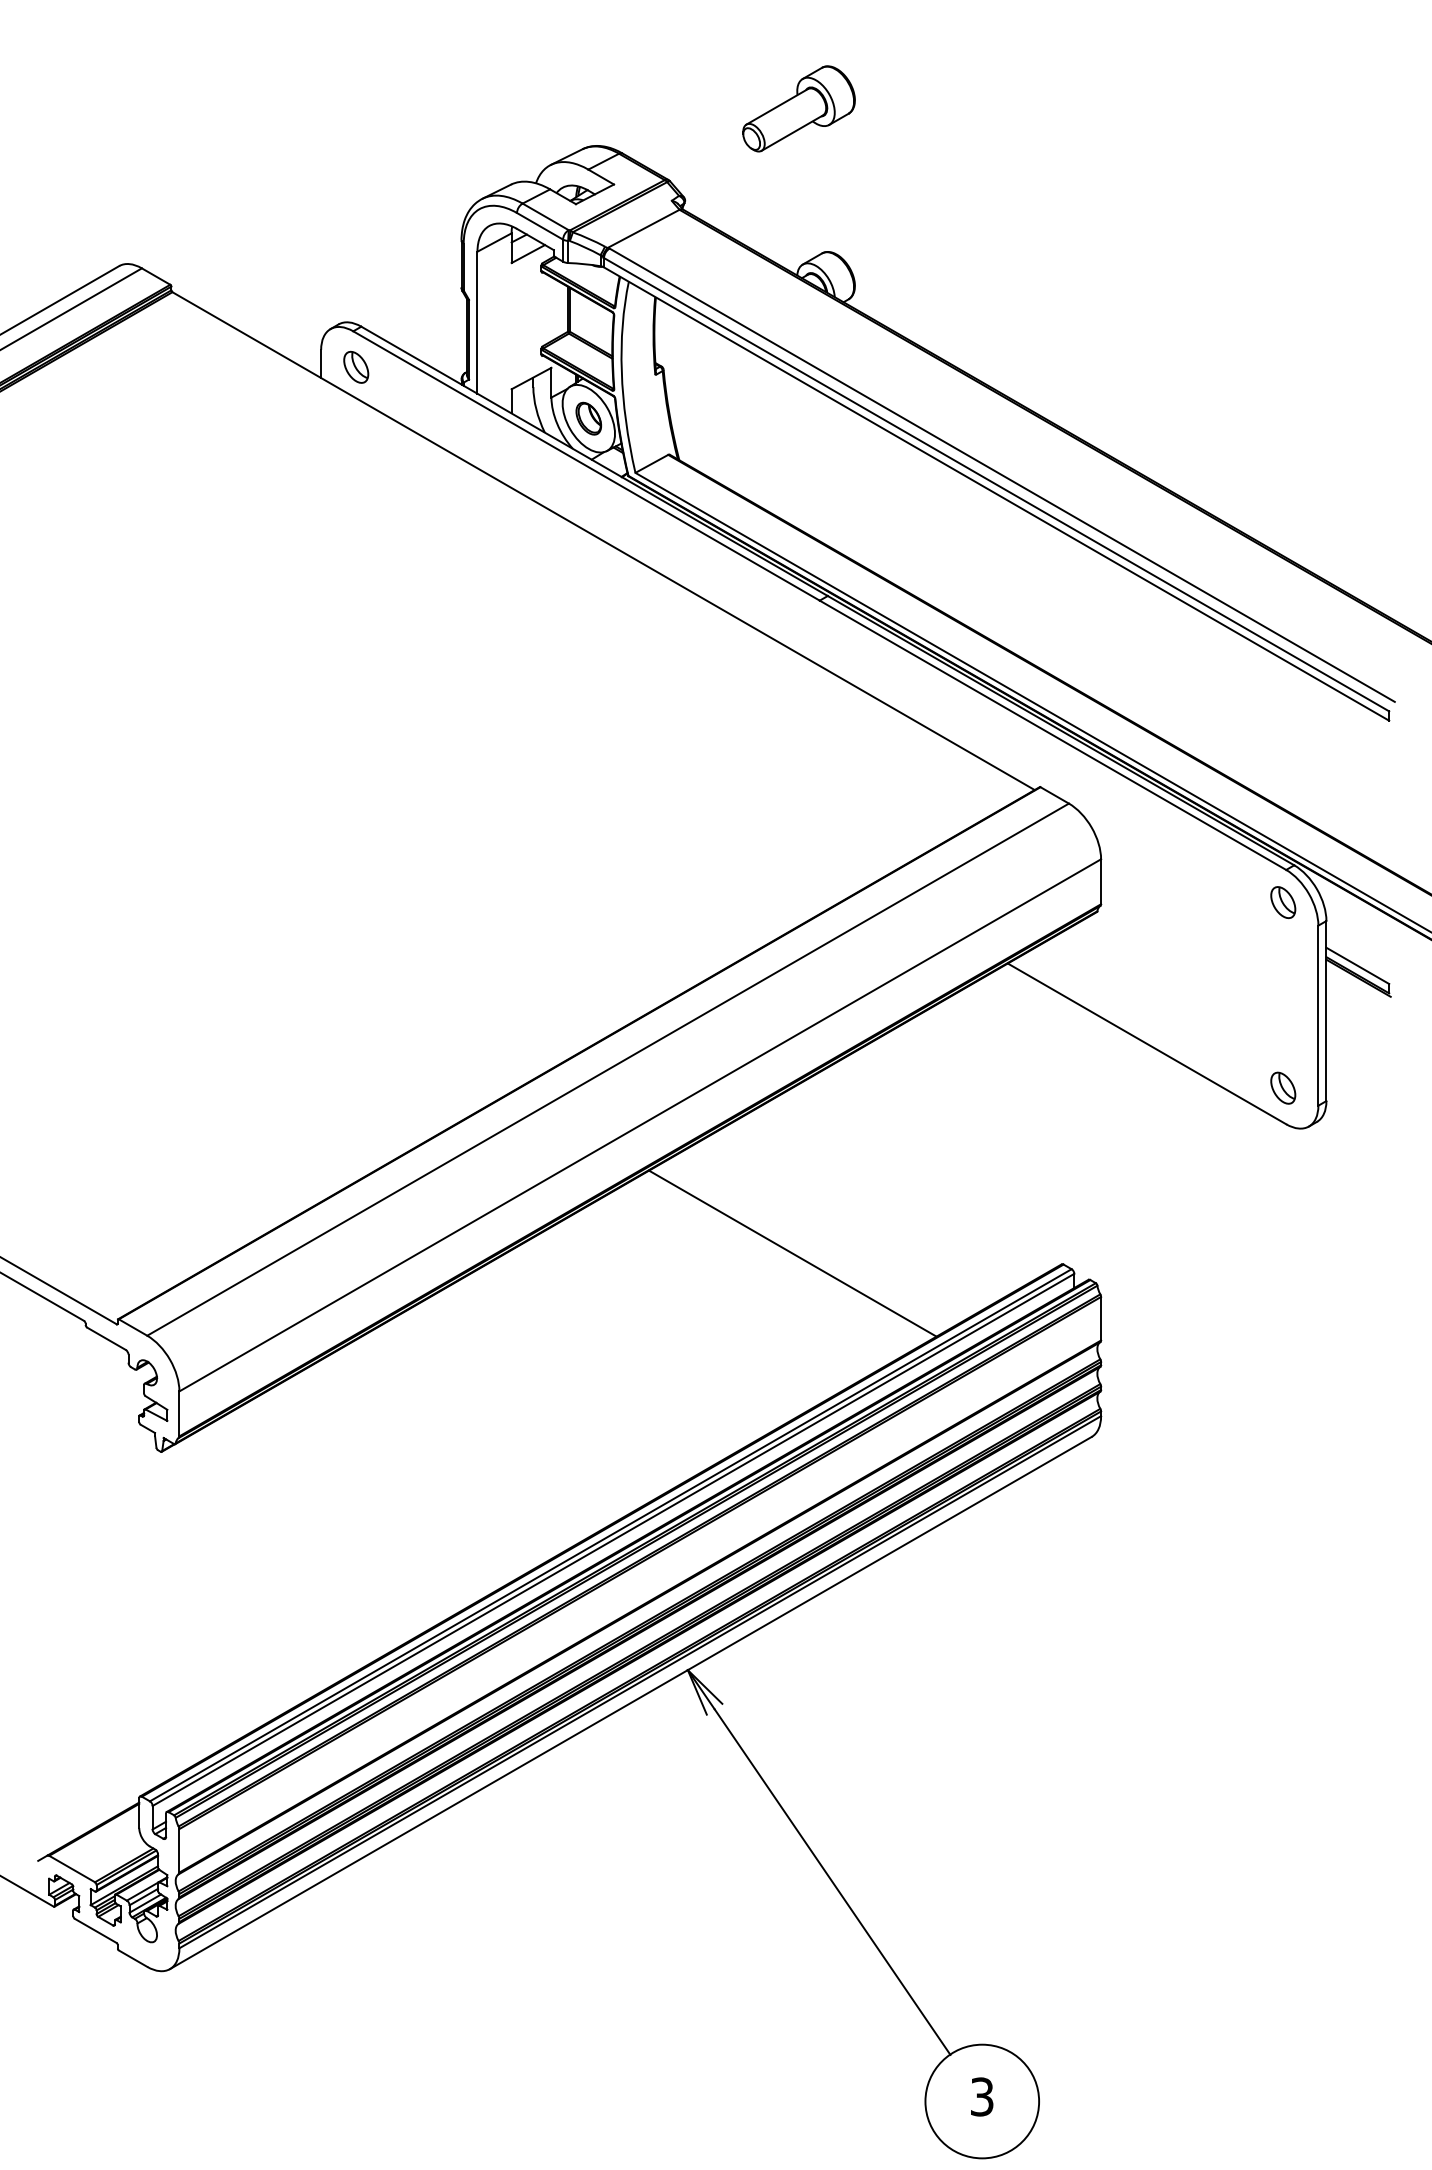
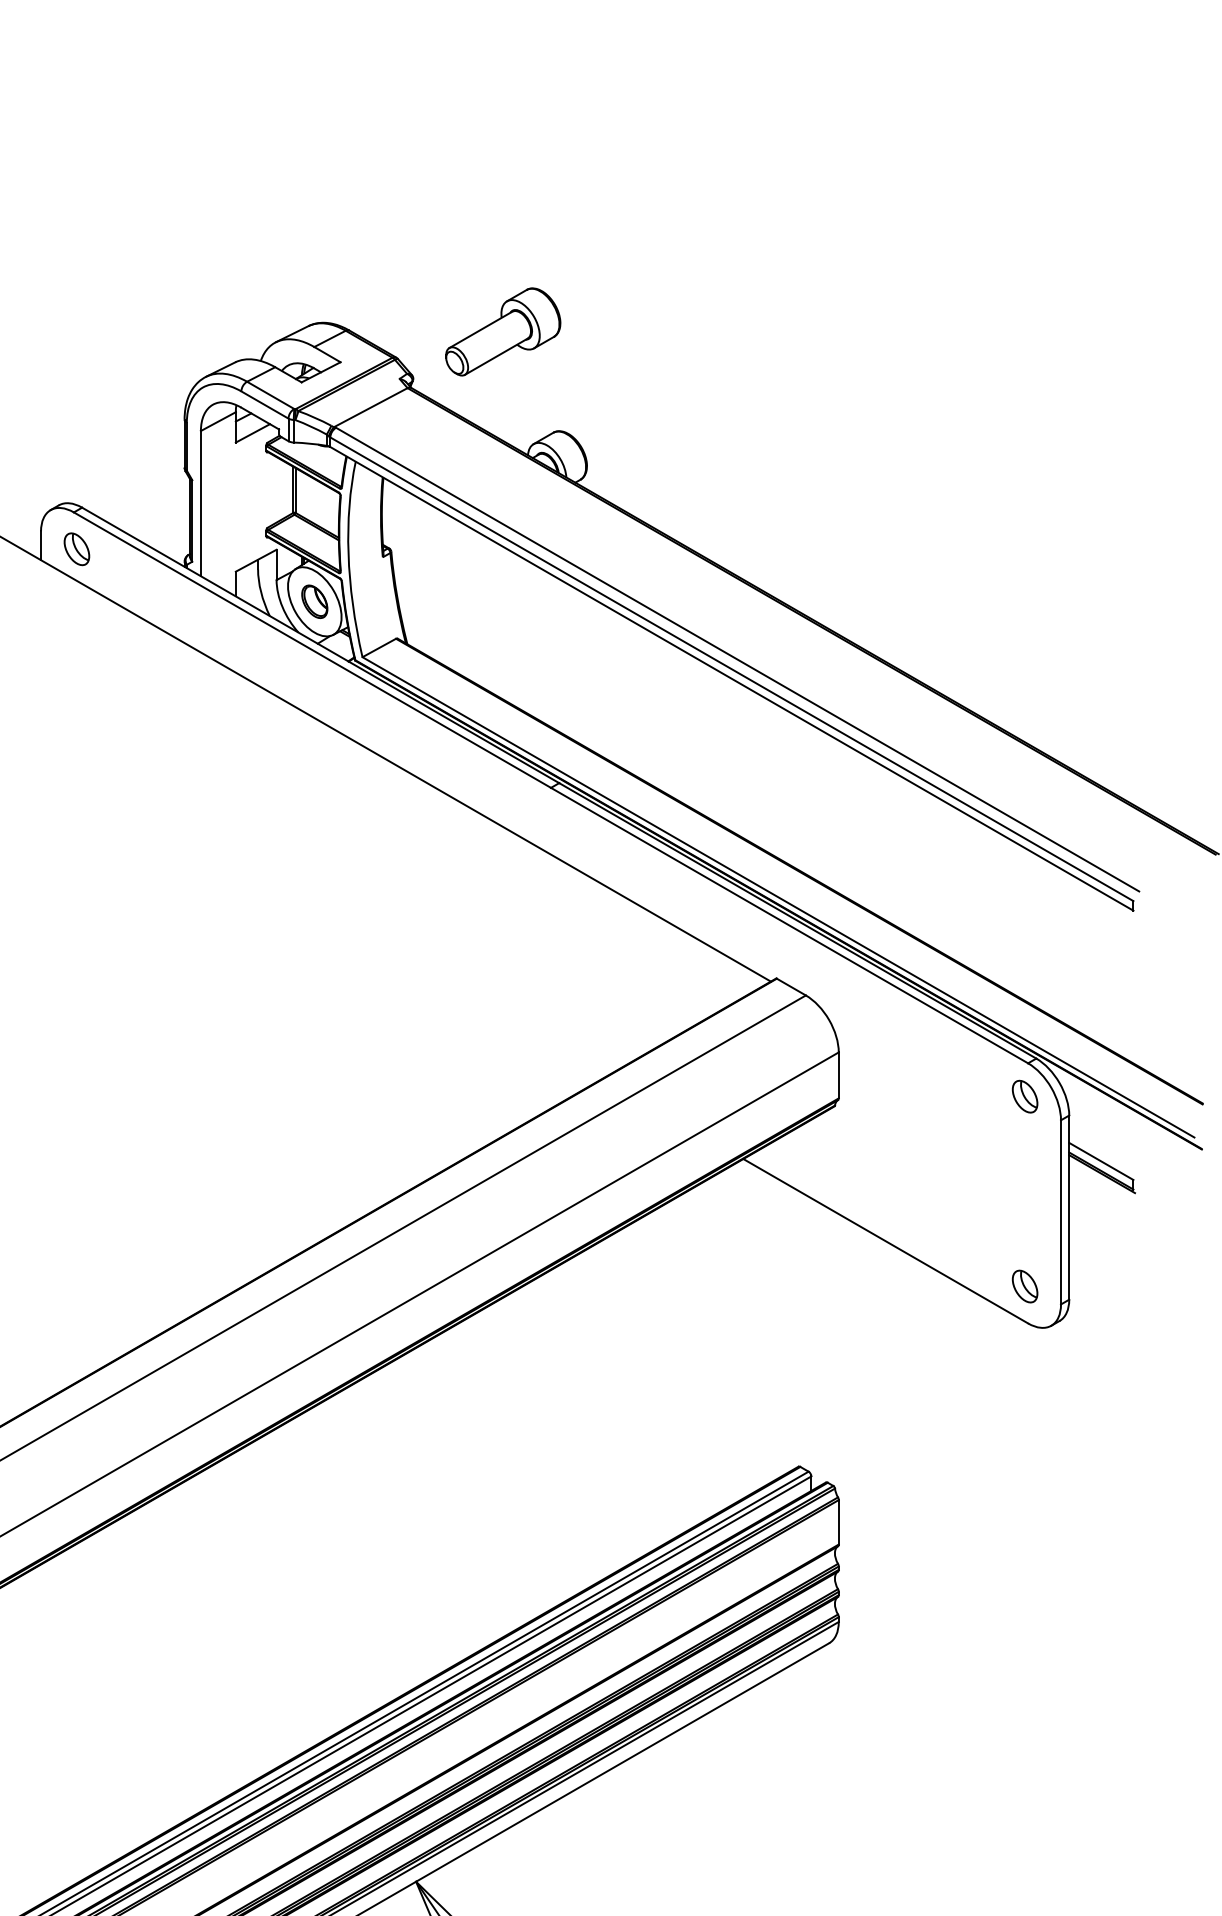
part: (798, 108) -> (502, 331), moved
line: (792, 1253) -> (523, 1455), removed

